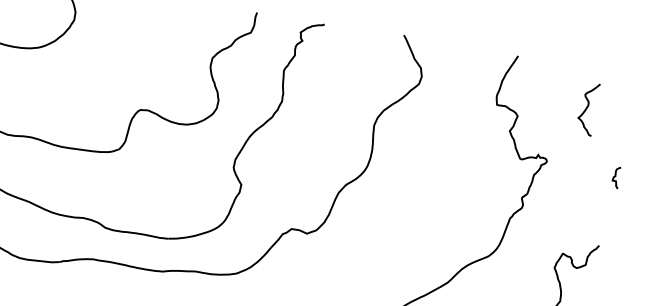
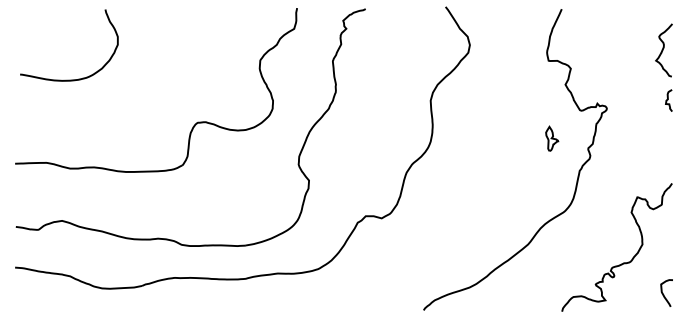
curve: (587, 109) -> (663, 50), moved
curve: (615, 177) -> (668, 100), moved
part: (488, 182) -> (552, 138), added

